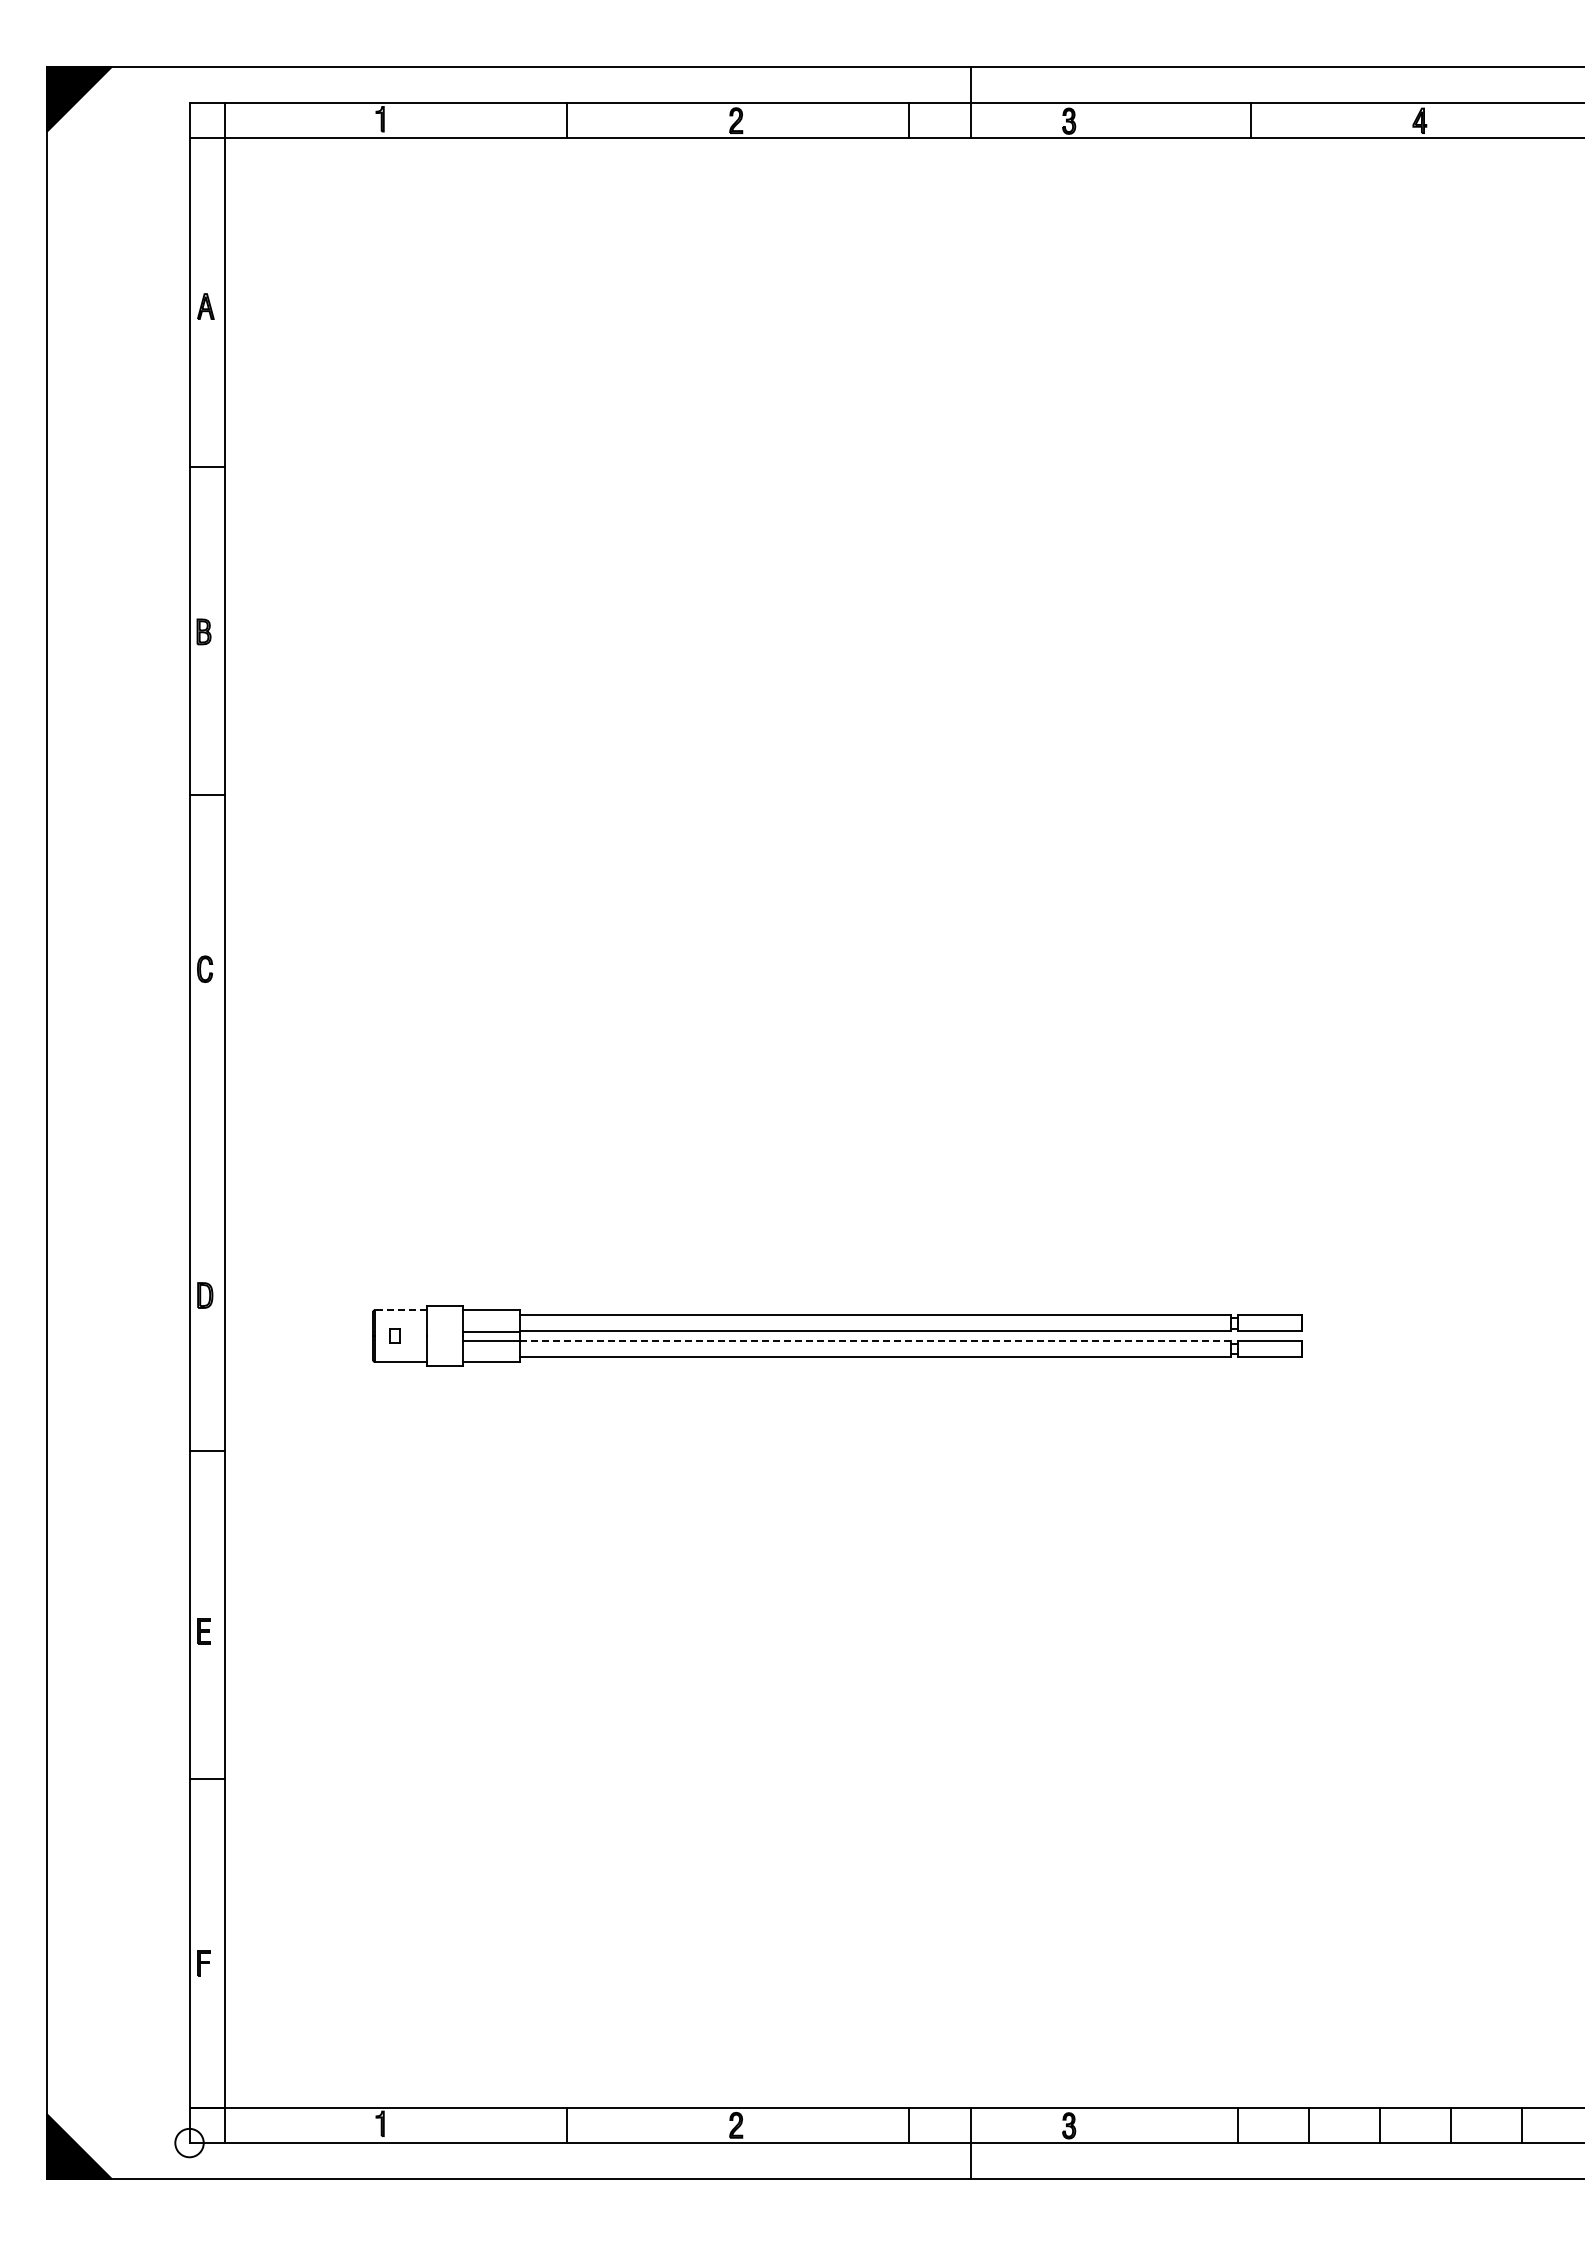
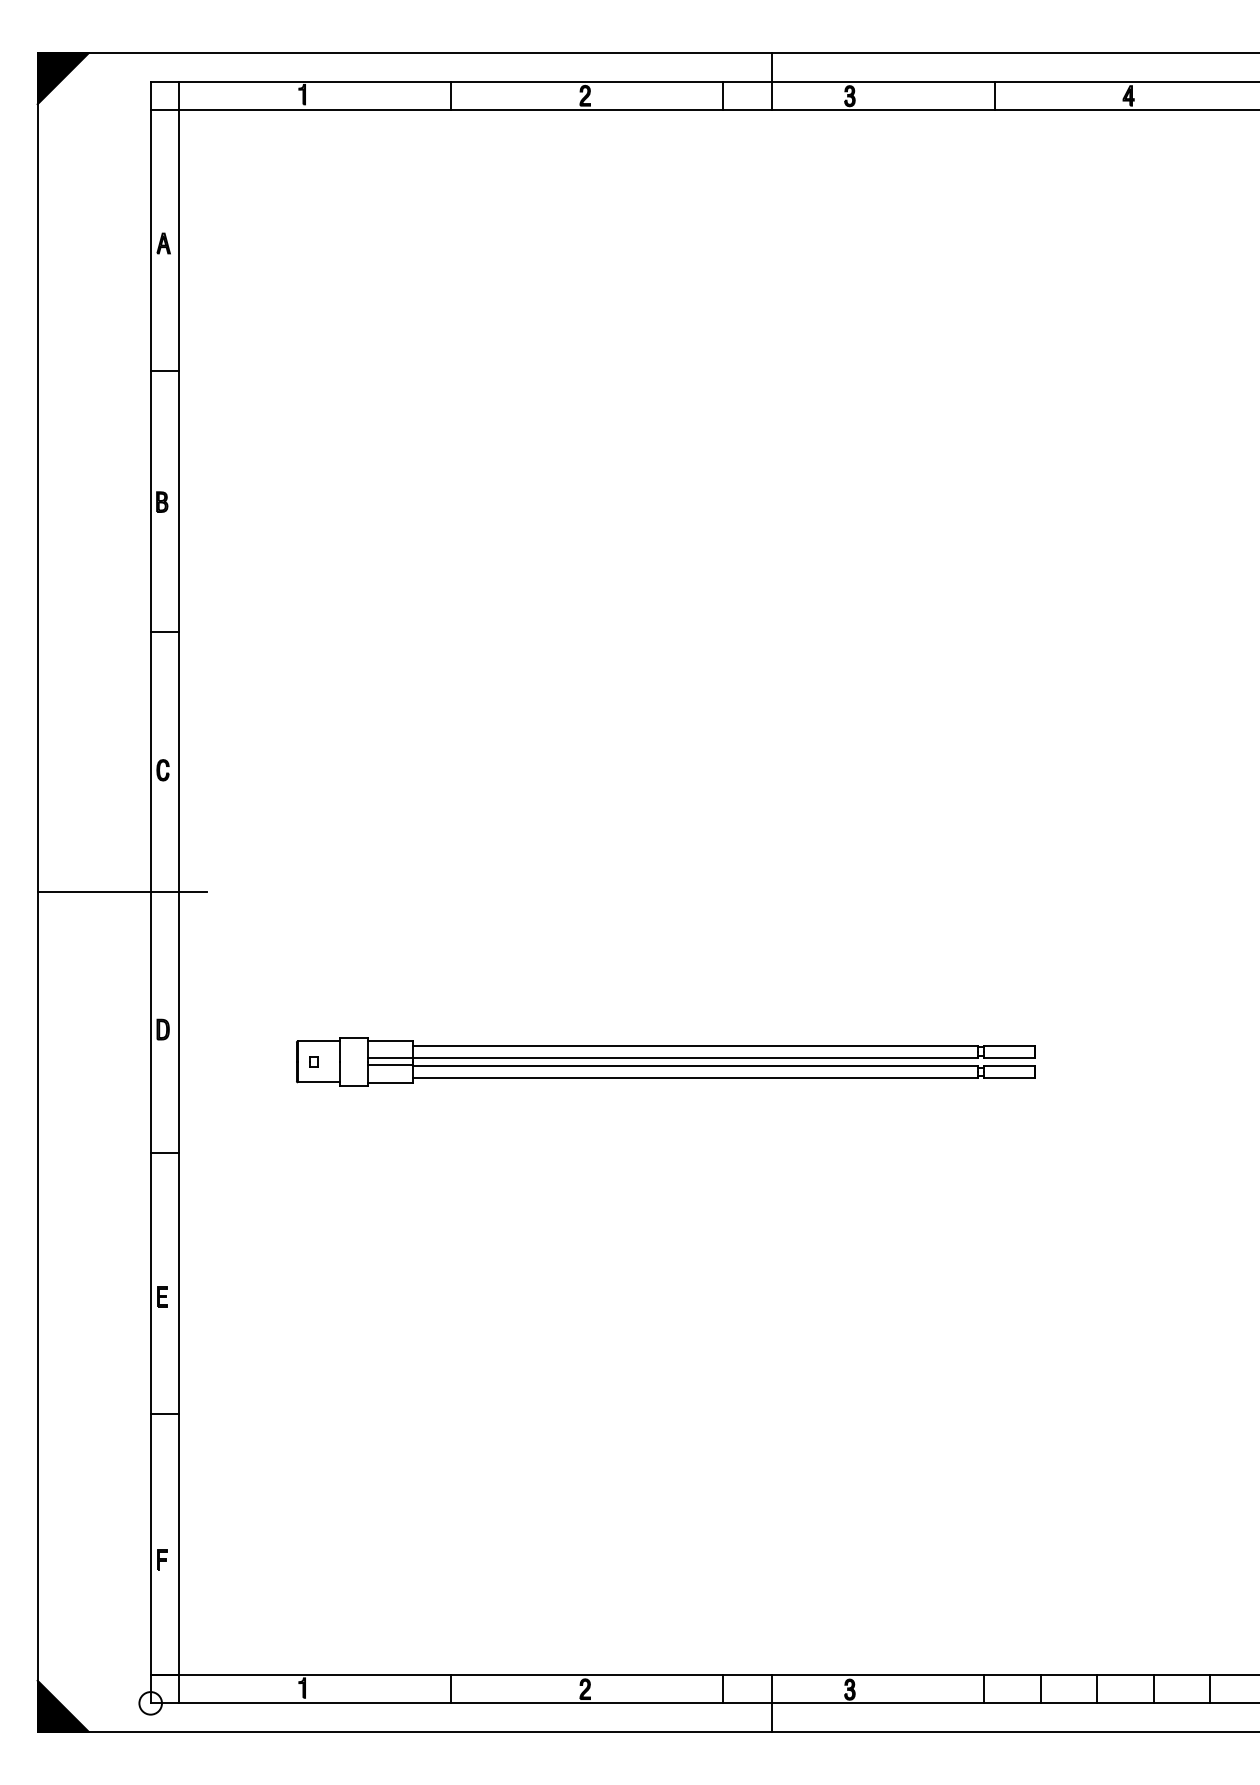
line: (153, 1123) -> (122, 892), added
line: (400, 1310) -> (318, 1041), dashed -> solid
line: (874, 1341) -> (695, 1066), dashed -> solid

